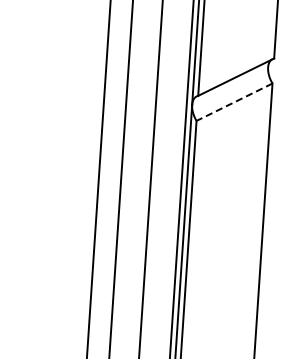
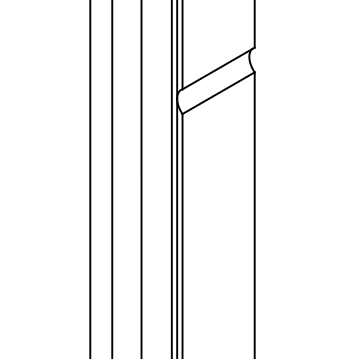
line: (234, 102) -> (218, 93), dashed -> solid

